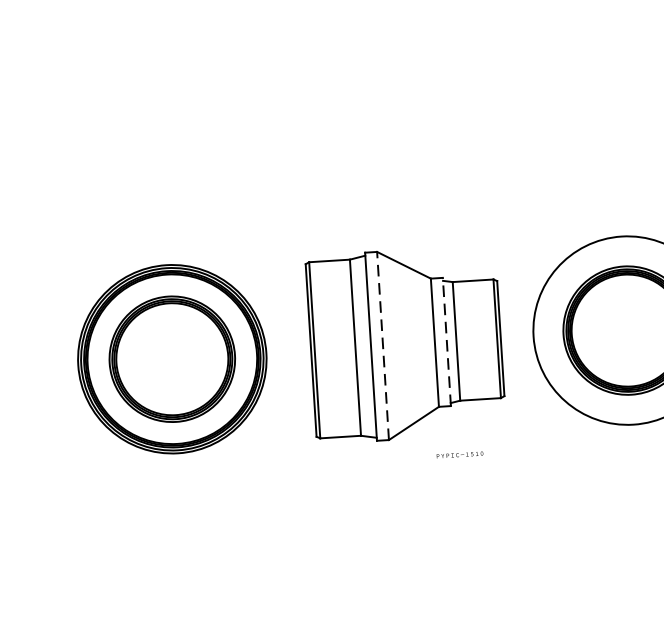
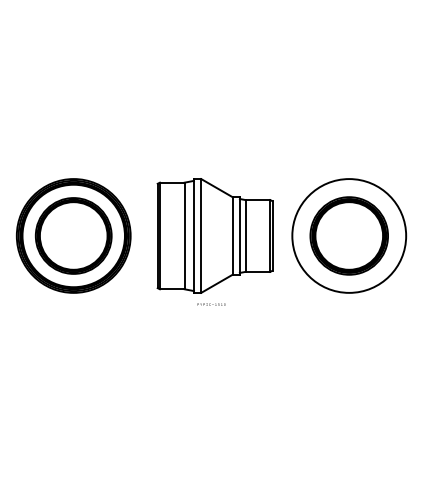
line: (446, 341) -> (239, 235), dashed -> solid
line: (383, 345) -> (201, 235), dashed -> solid
text: (459, 454) -> (211, 304), moved

